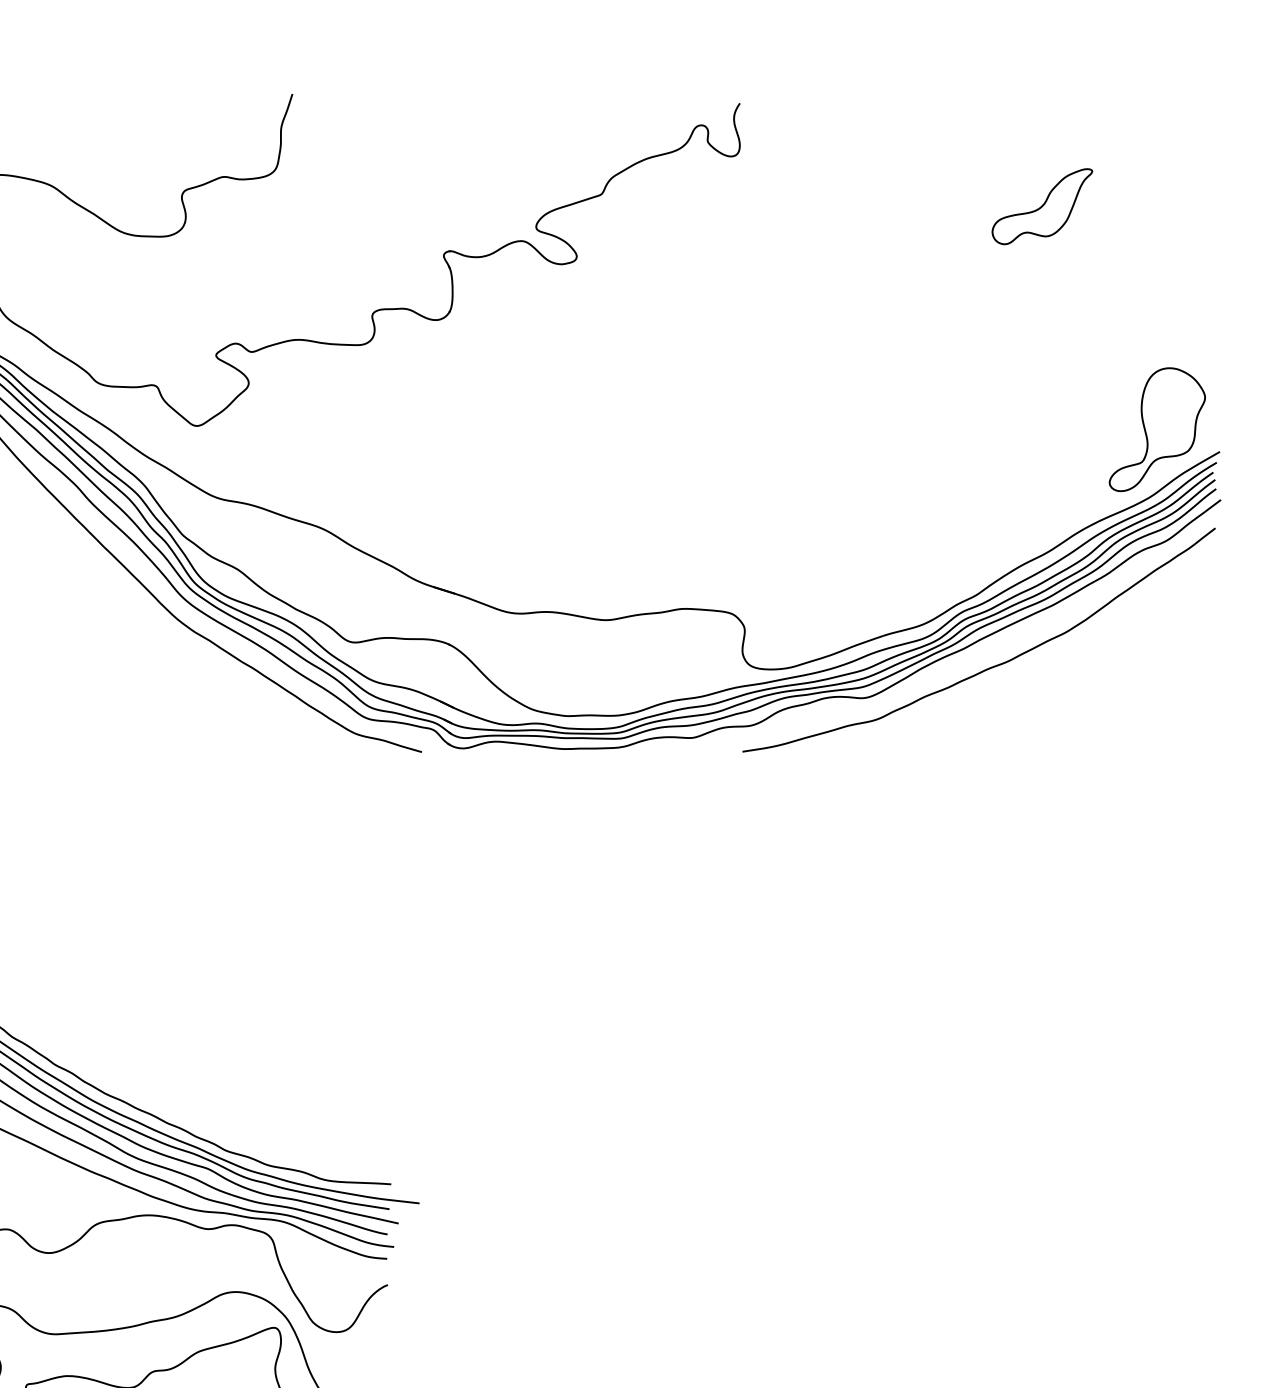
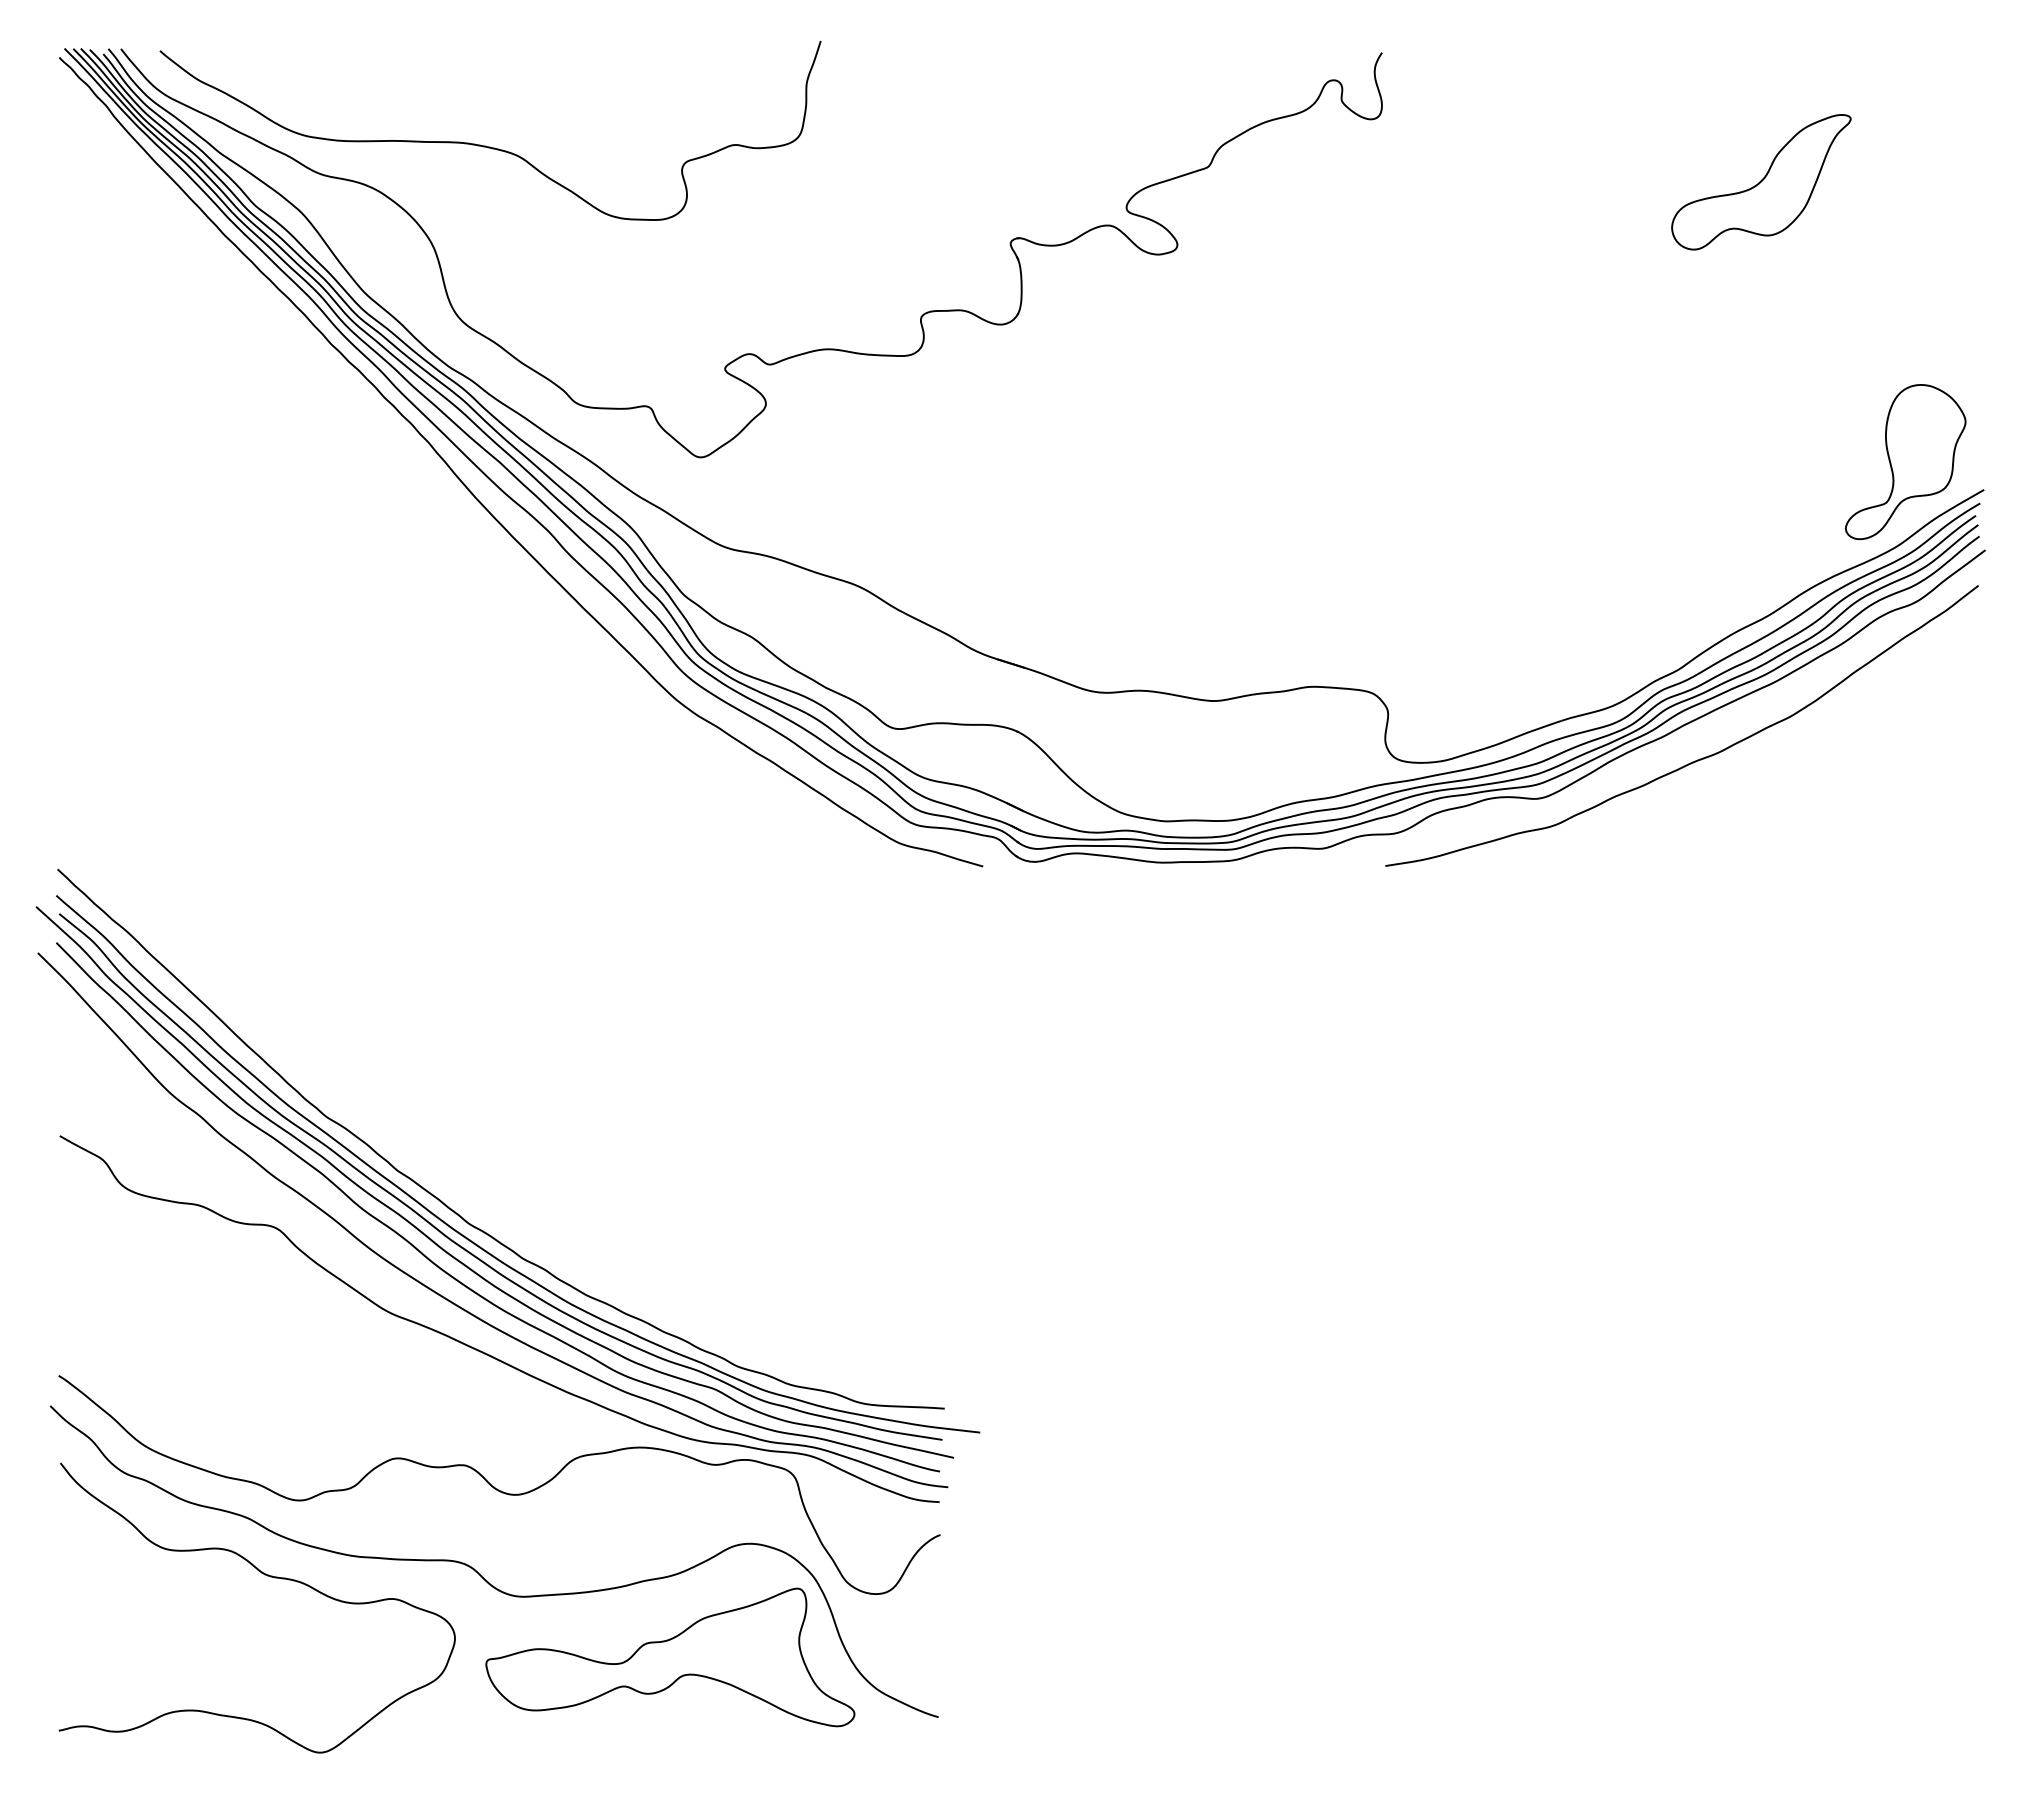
part: (1042, 206) -> (1761, 182), size x1.43

